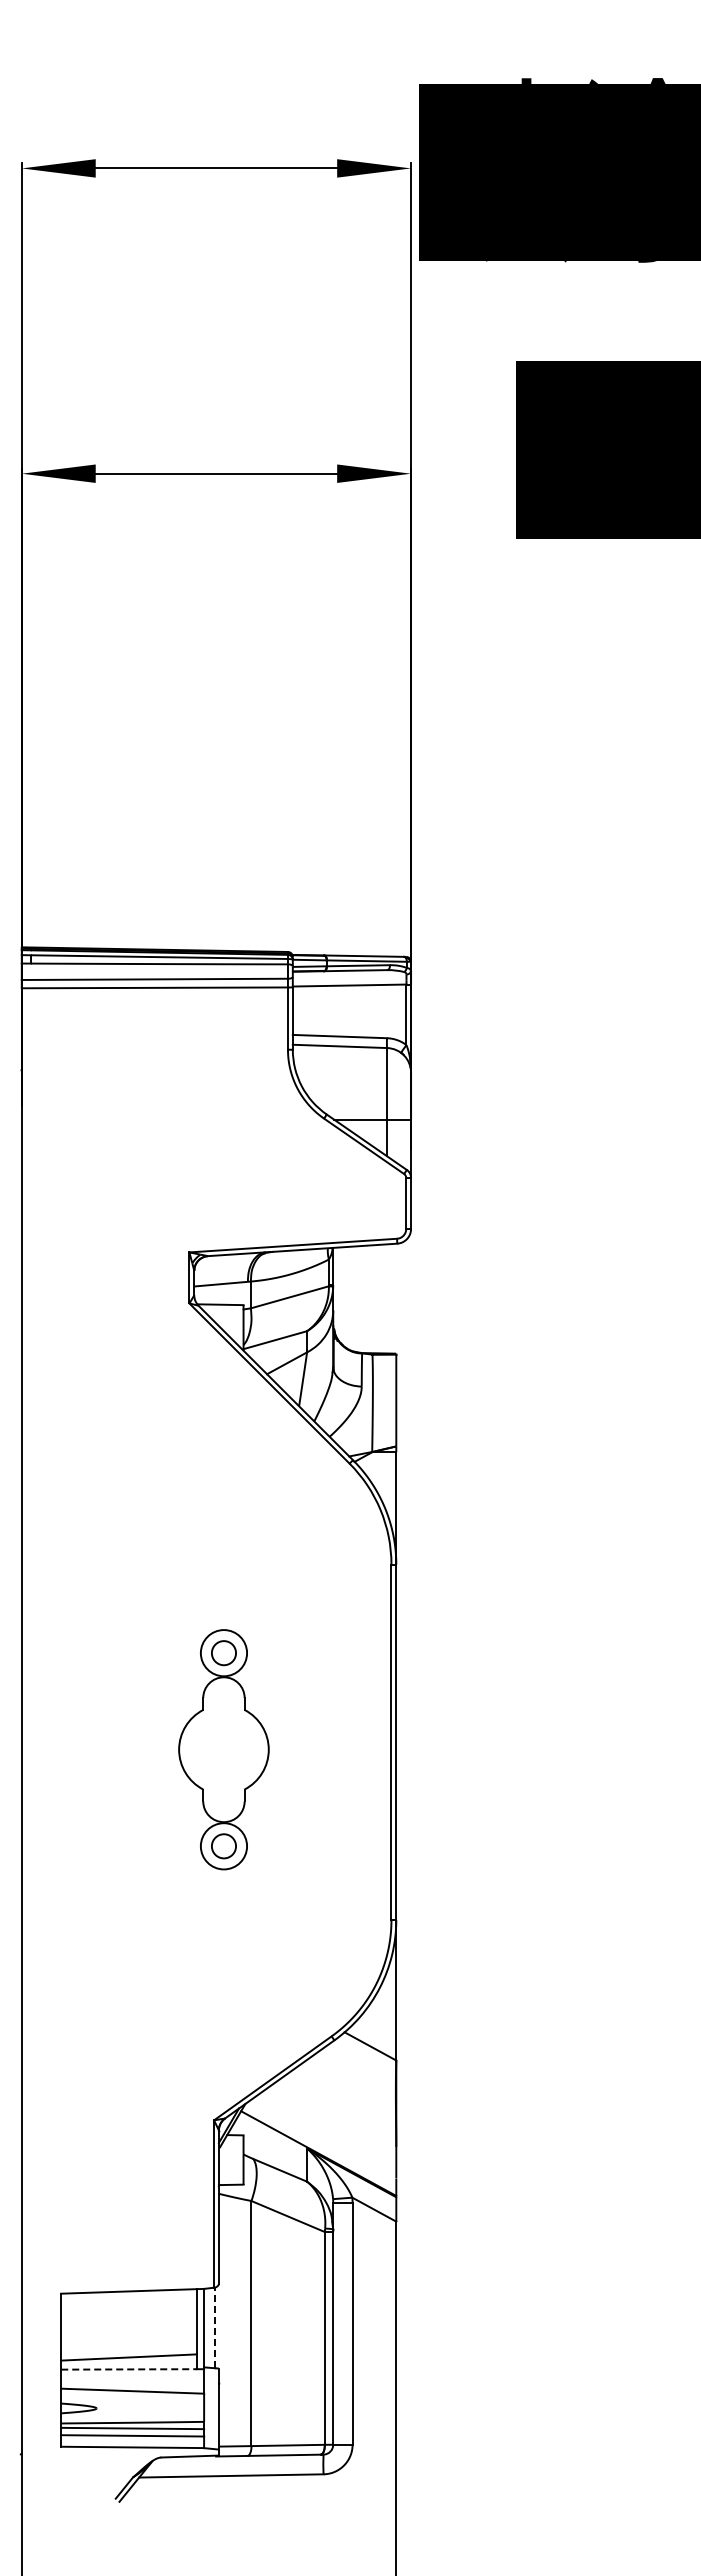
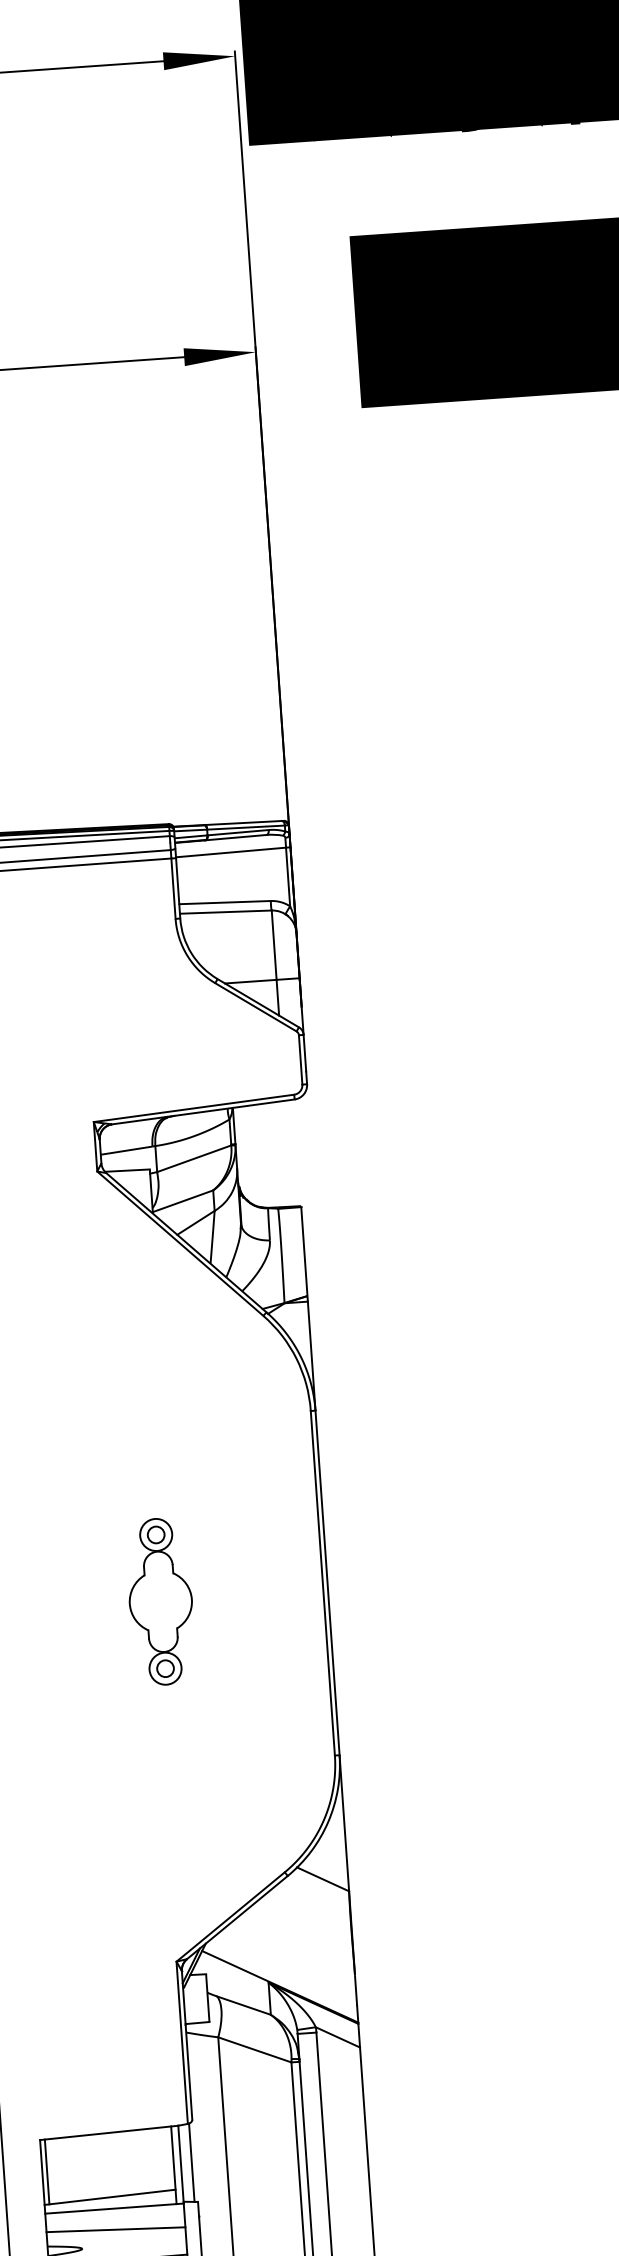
part: (223, 1749) -> (160, 1601), size x0.71
line: (66, 2326) -> (47, 2171), added
line: (215, 2327) -> (191, 2162), dashed -> solid
line: (128, 2369) -> (110, 2208), dashed -> solid

